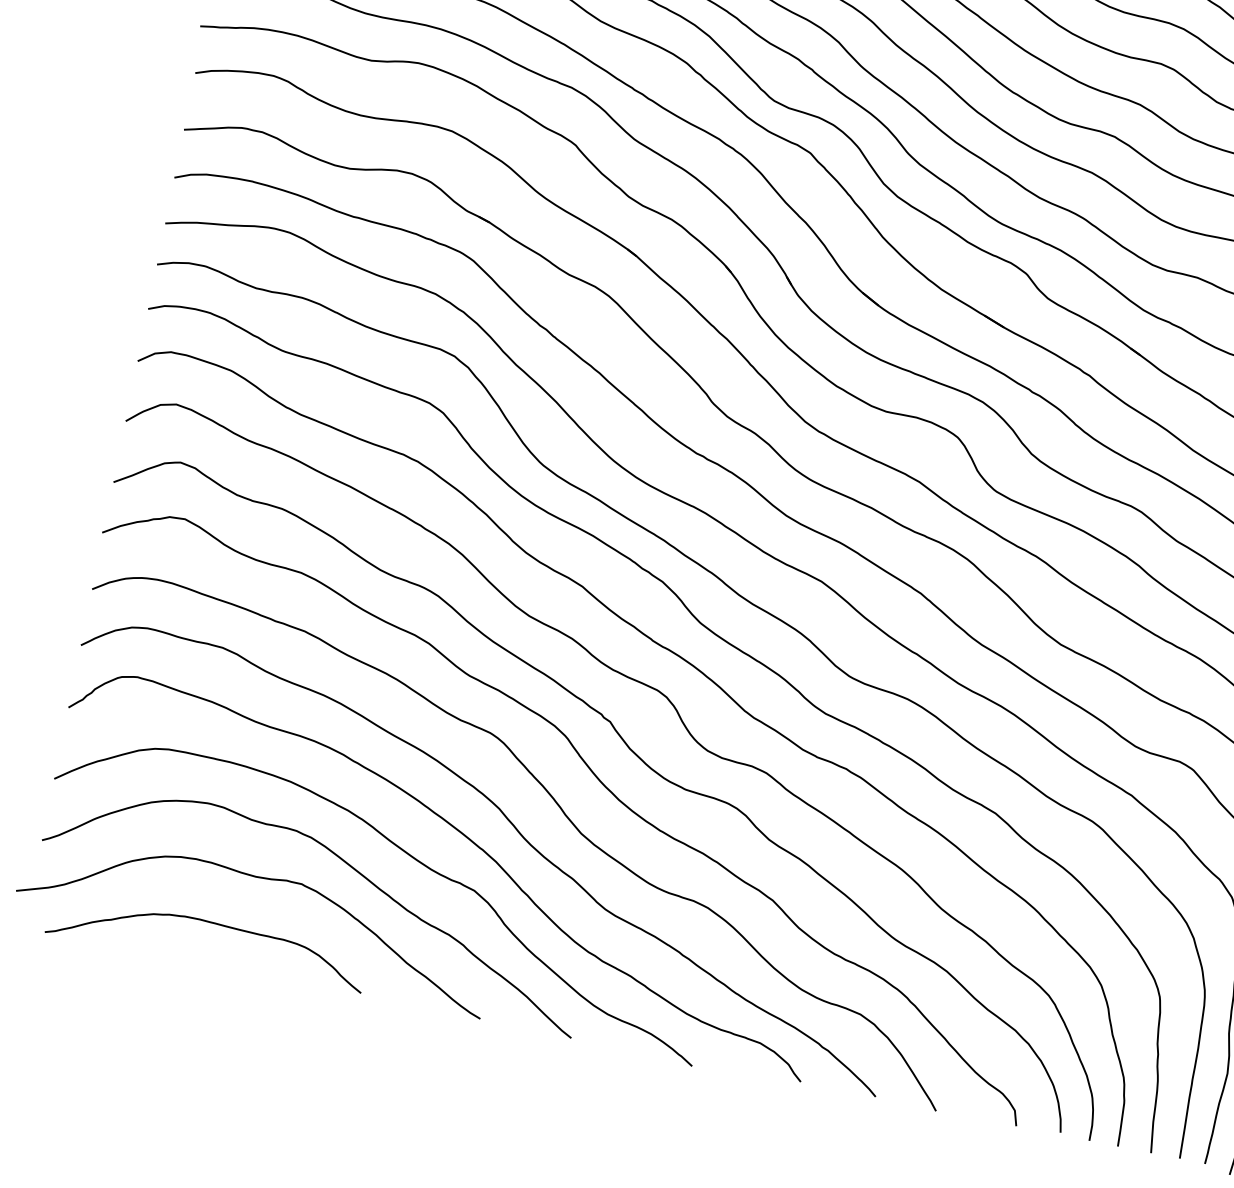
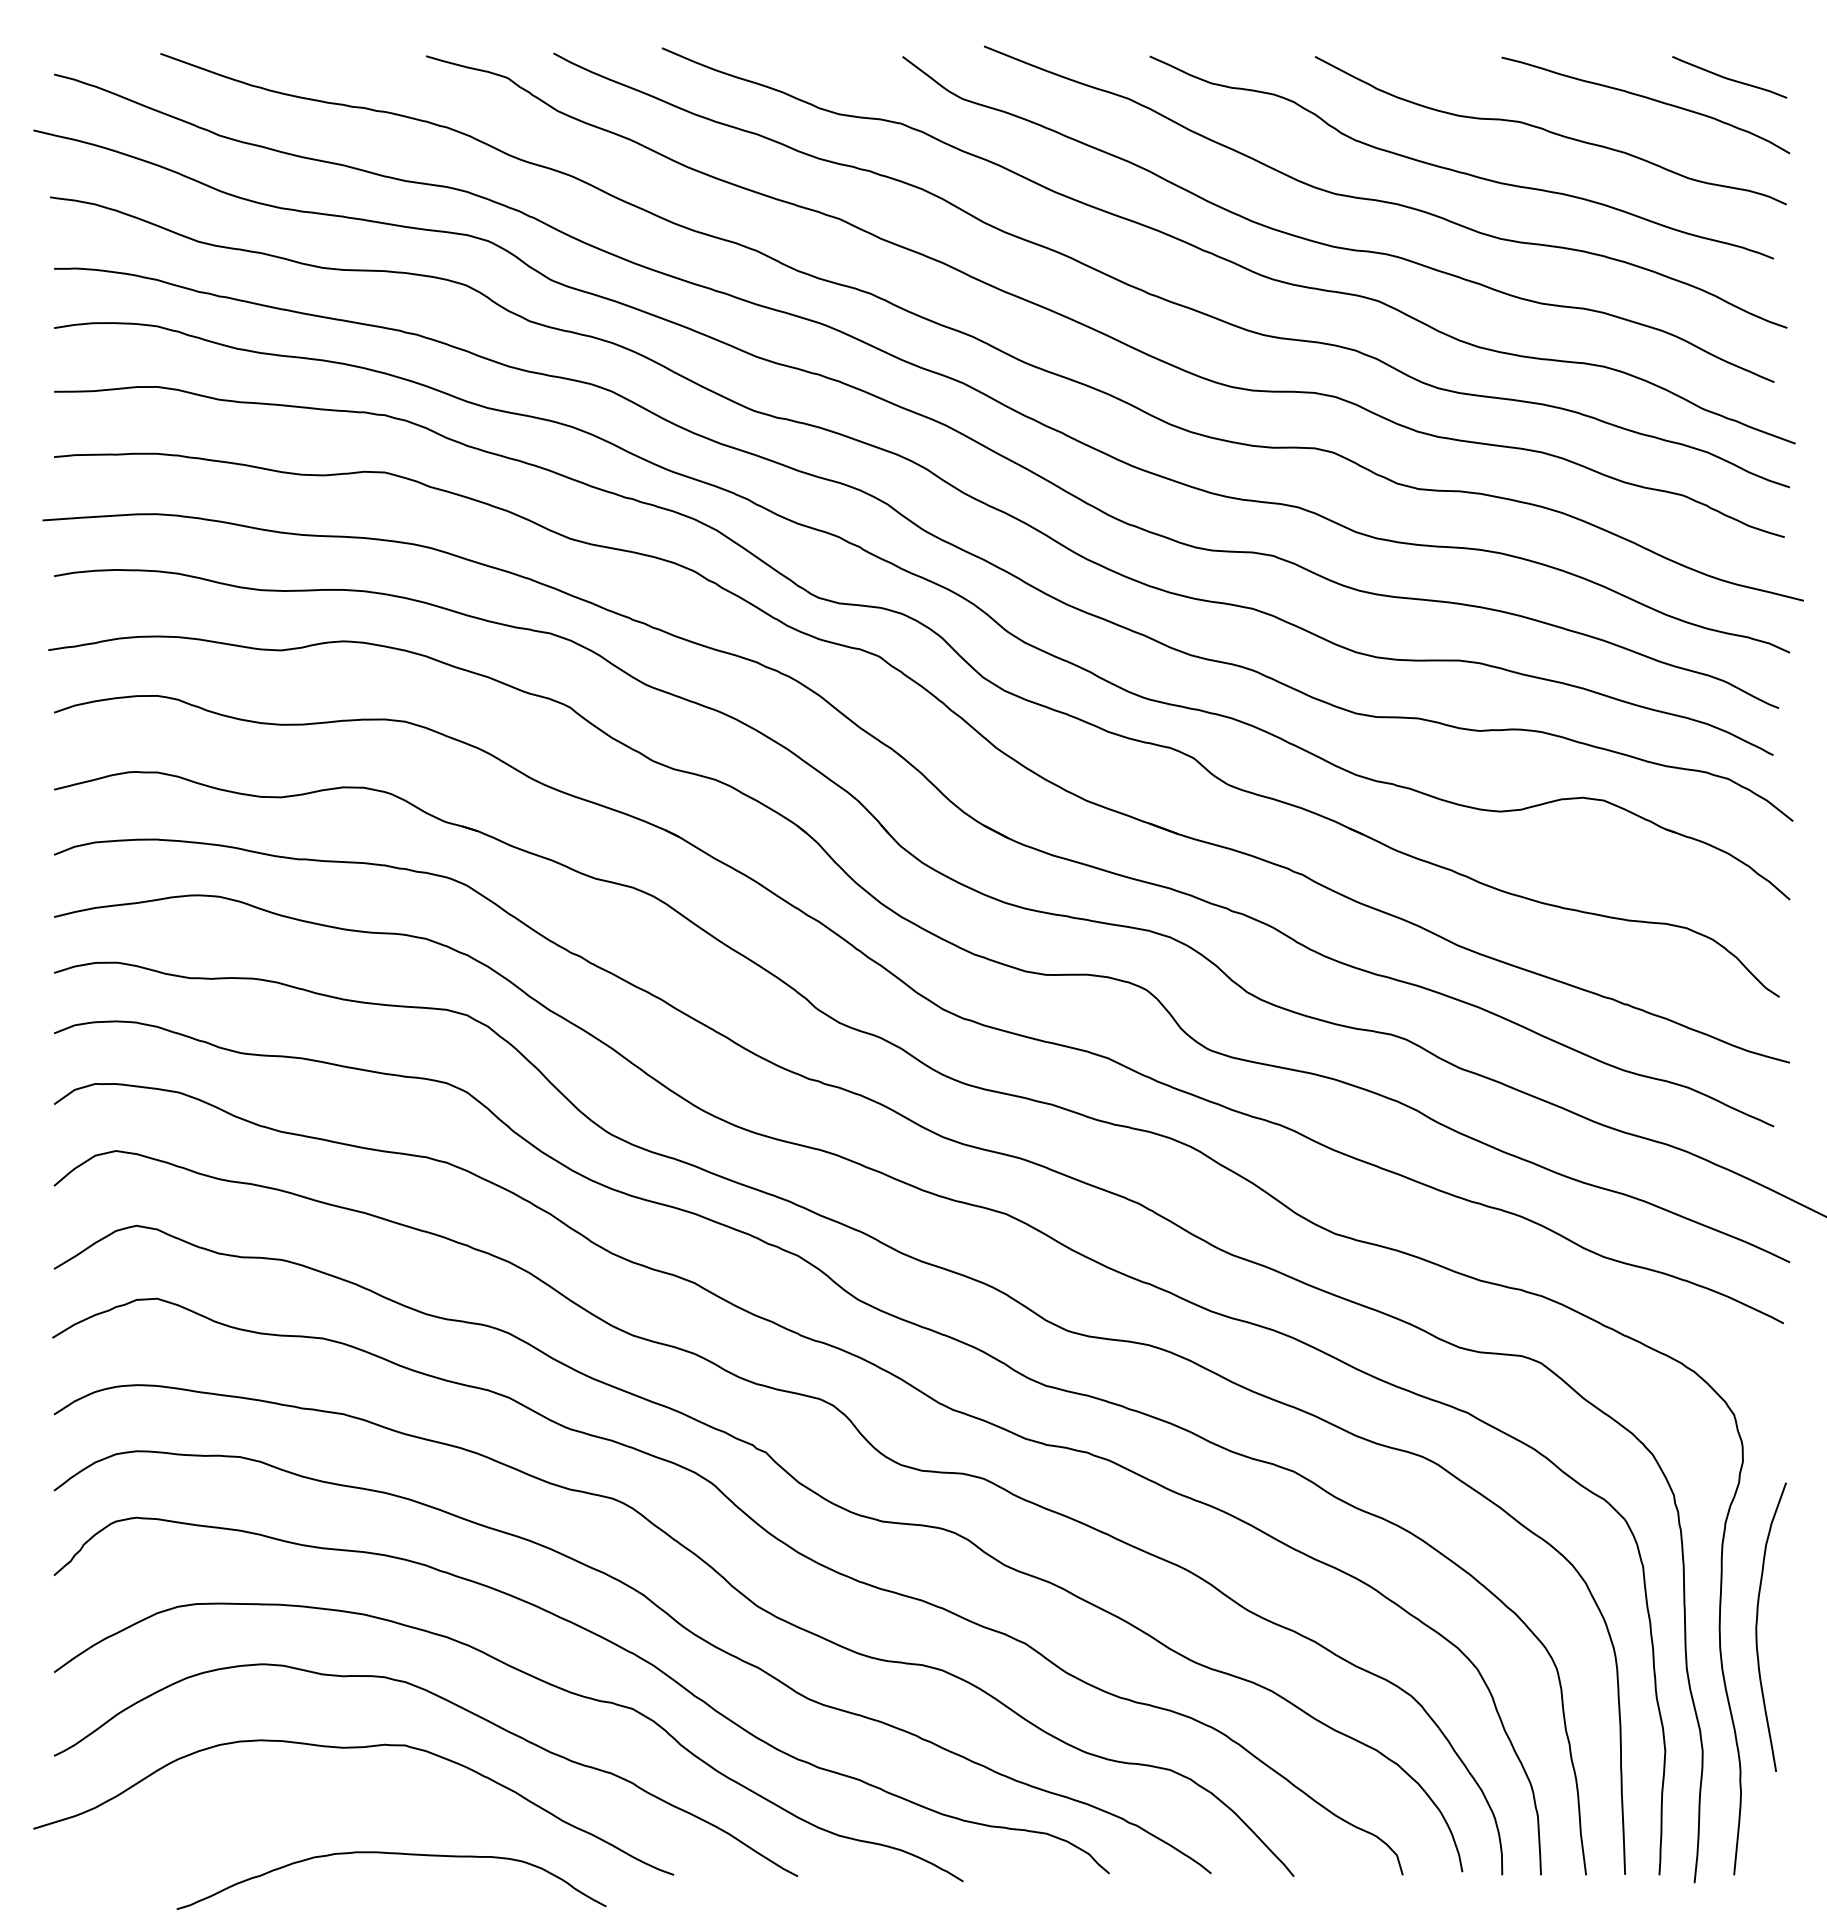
curve: (210, 923) -> (391, 1854), moved

